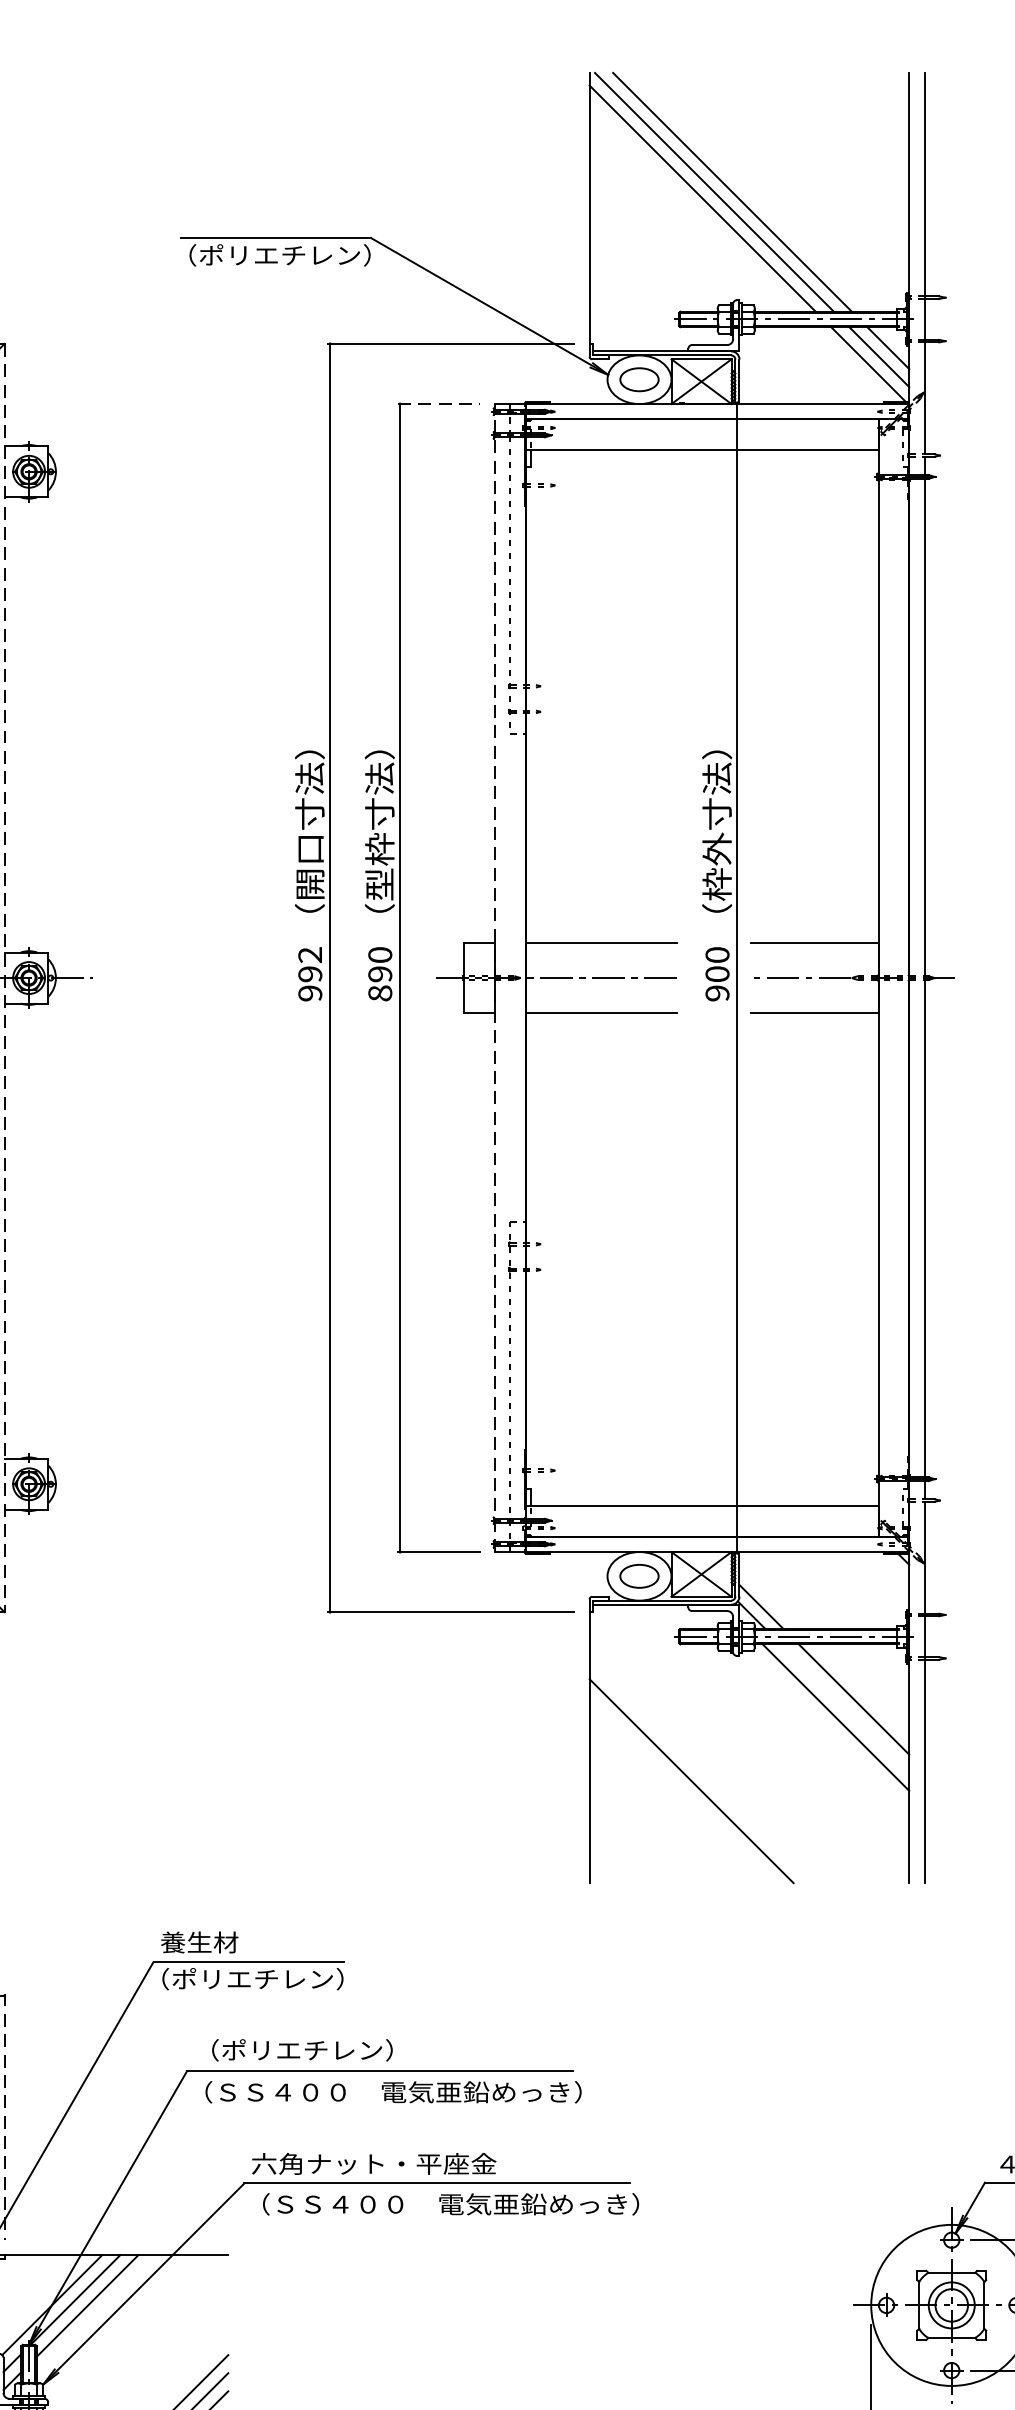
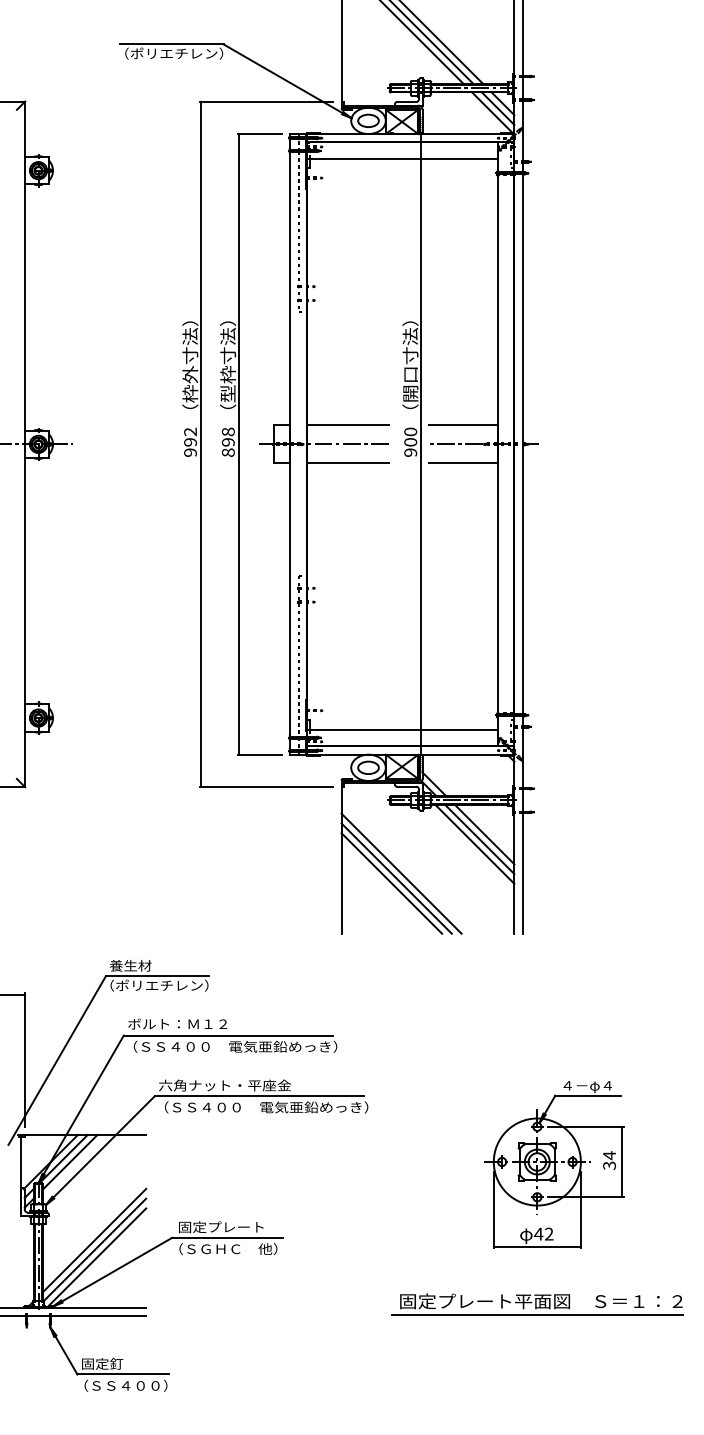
line: (439, 404) -> (260, 134), dashed -> solid
text: (310, 865) -> (190, 383), （開口寸法） -> （枠外寸法）
text: (717, 865) -> (410, 383), （枠外寸法） -> （開口寸法）
text: (380, 954) -> (228, 431), 890 -> 898
line: (495, 976) -> (290, 443), dashed -> solid
line: (5, 978) -> (25, 444), dashed -> solid
line: (844, 1708) -> (479, 839), added
line: (700, 1771) -> (401, 873), added
line: (681, 1790) -> (391, 883), added
text: (293, 2051) -> (181, 1024), （ポリエチレン） -> ボルト：Ｍ１２
line: (5, 2117) -> (25, 1060), dashed -> solid

